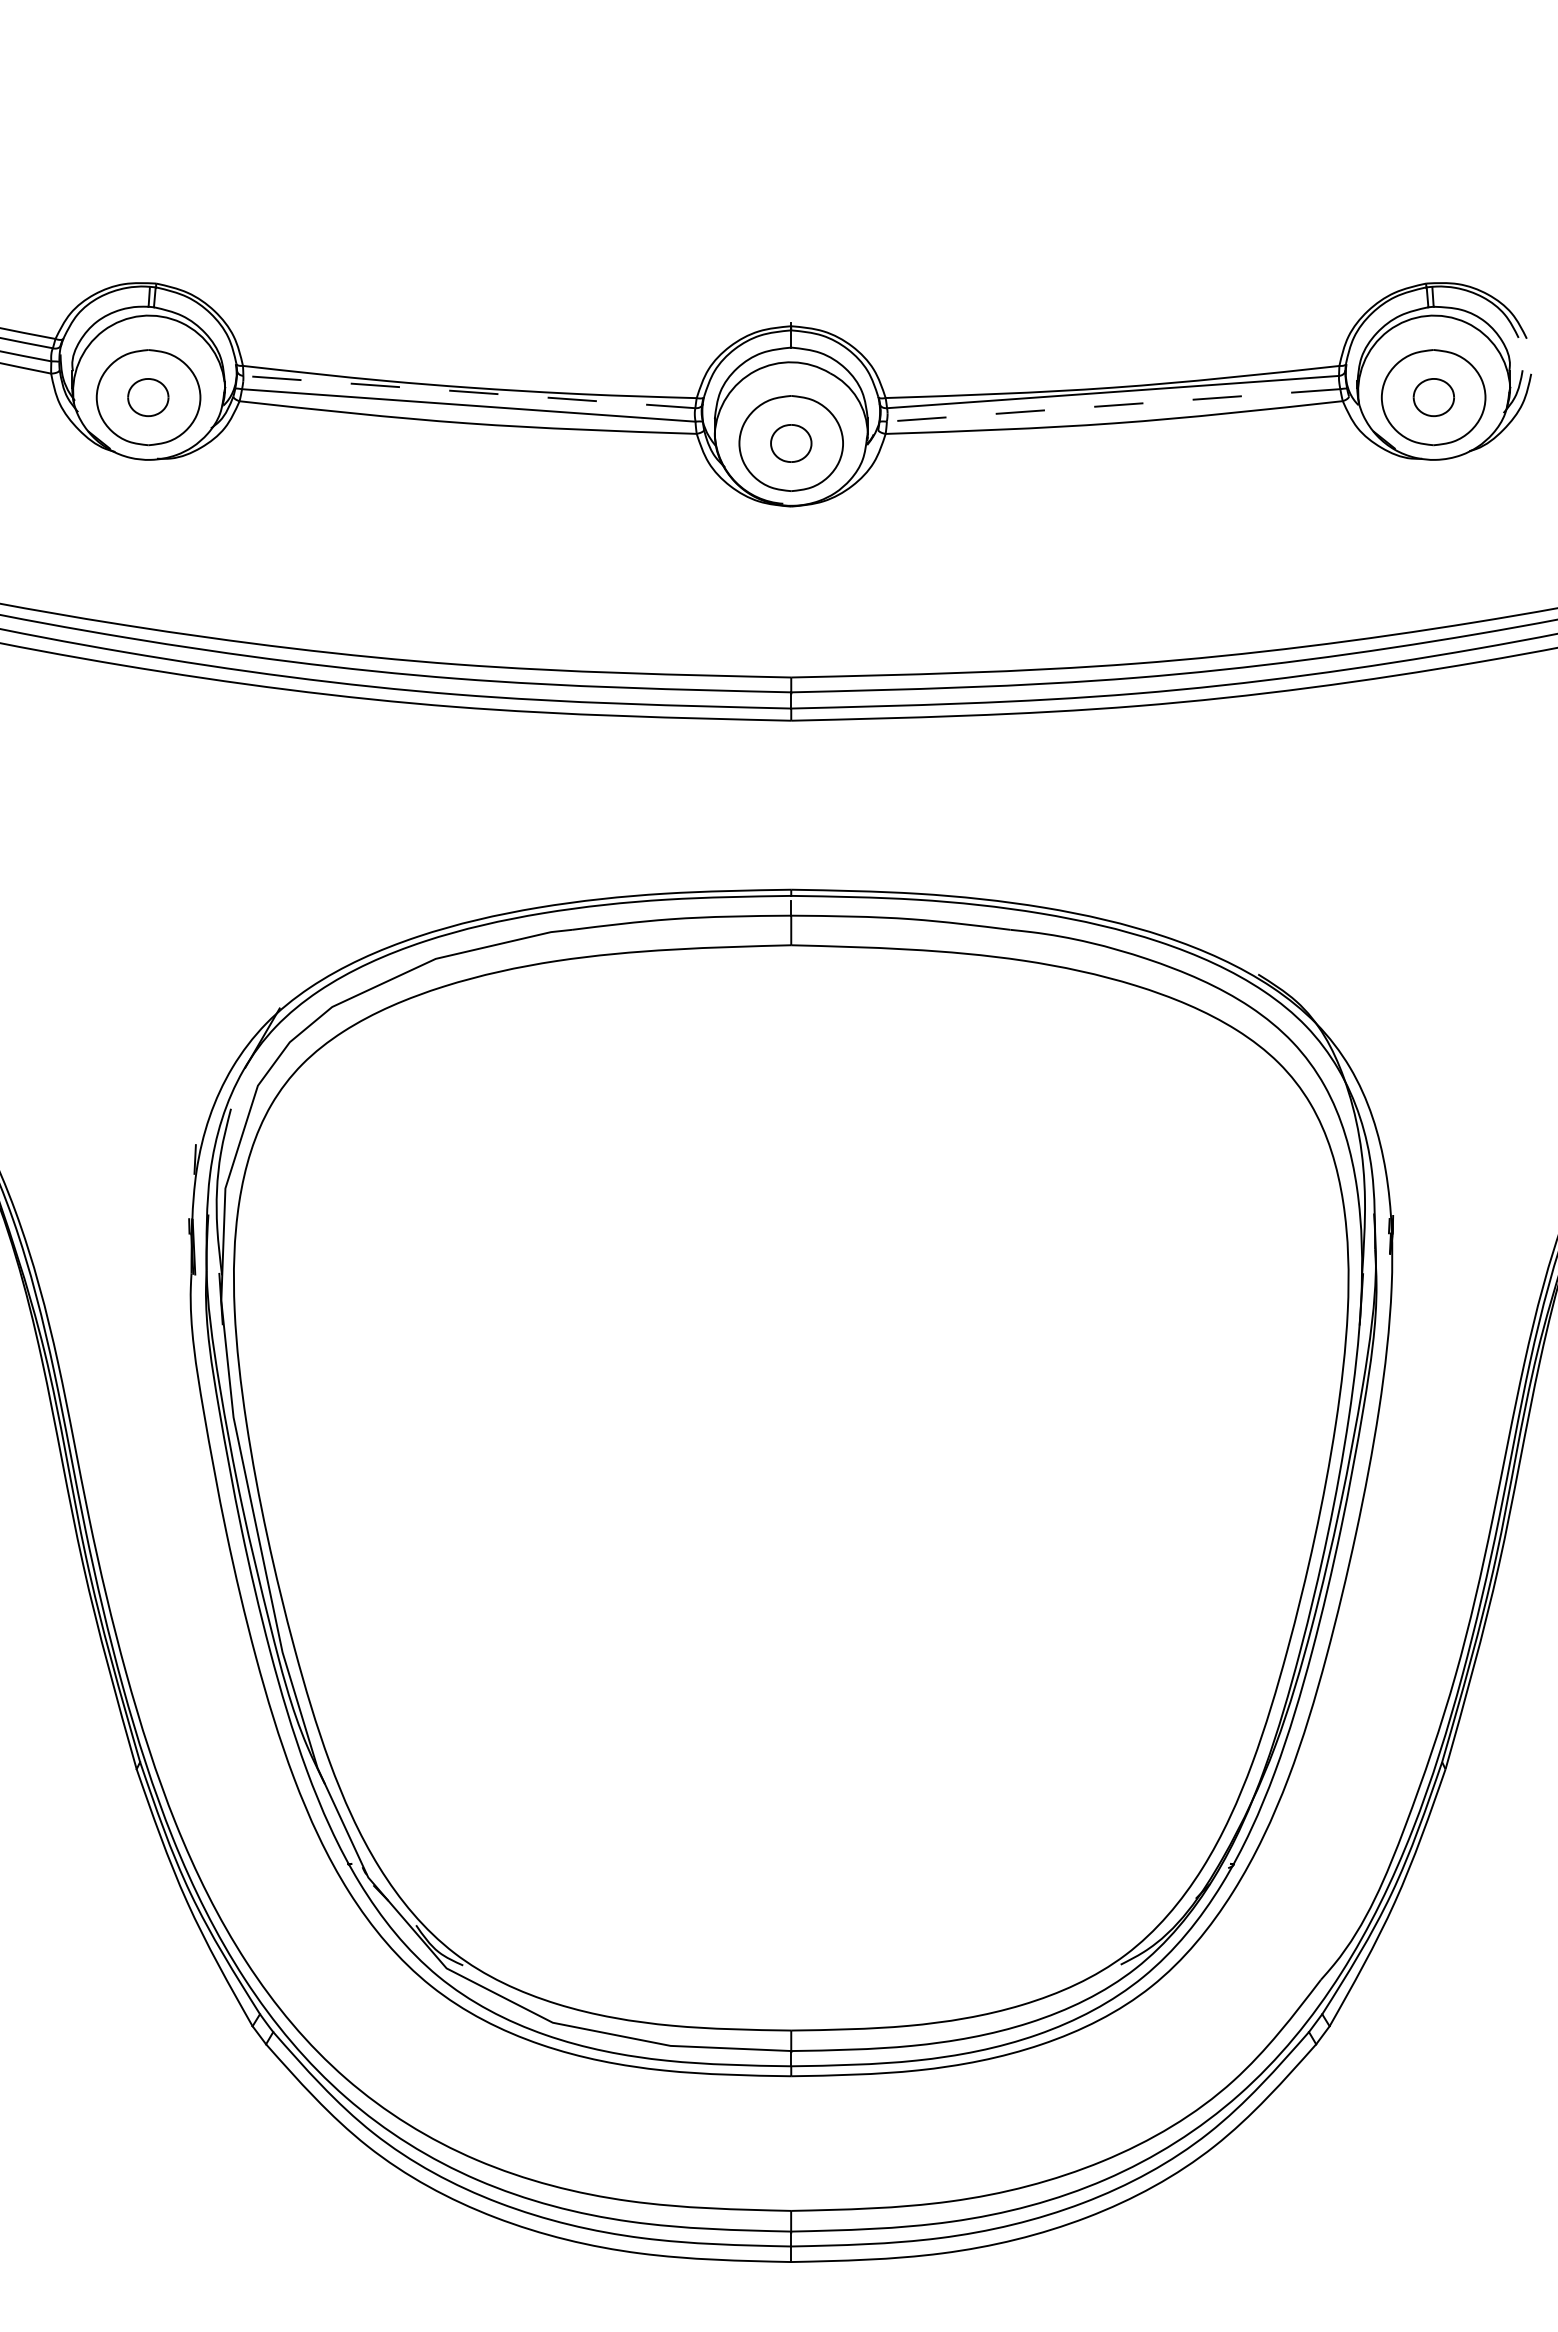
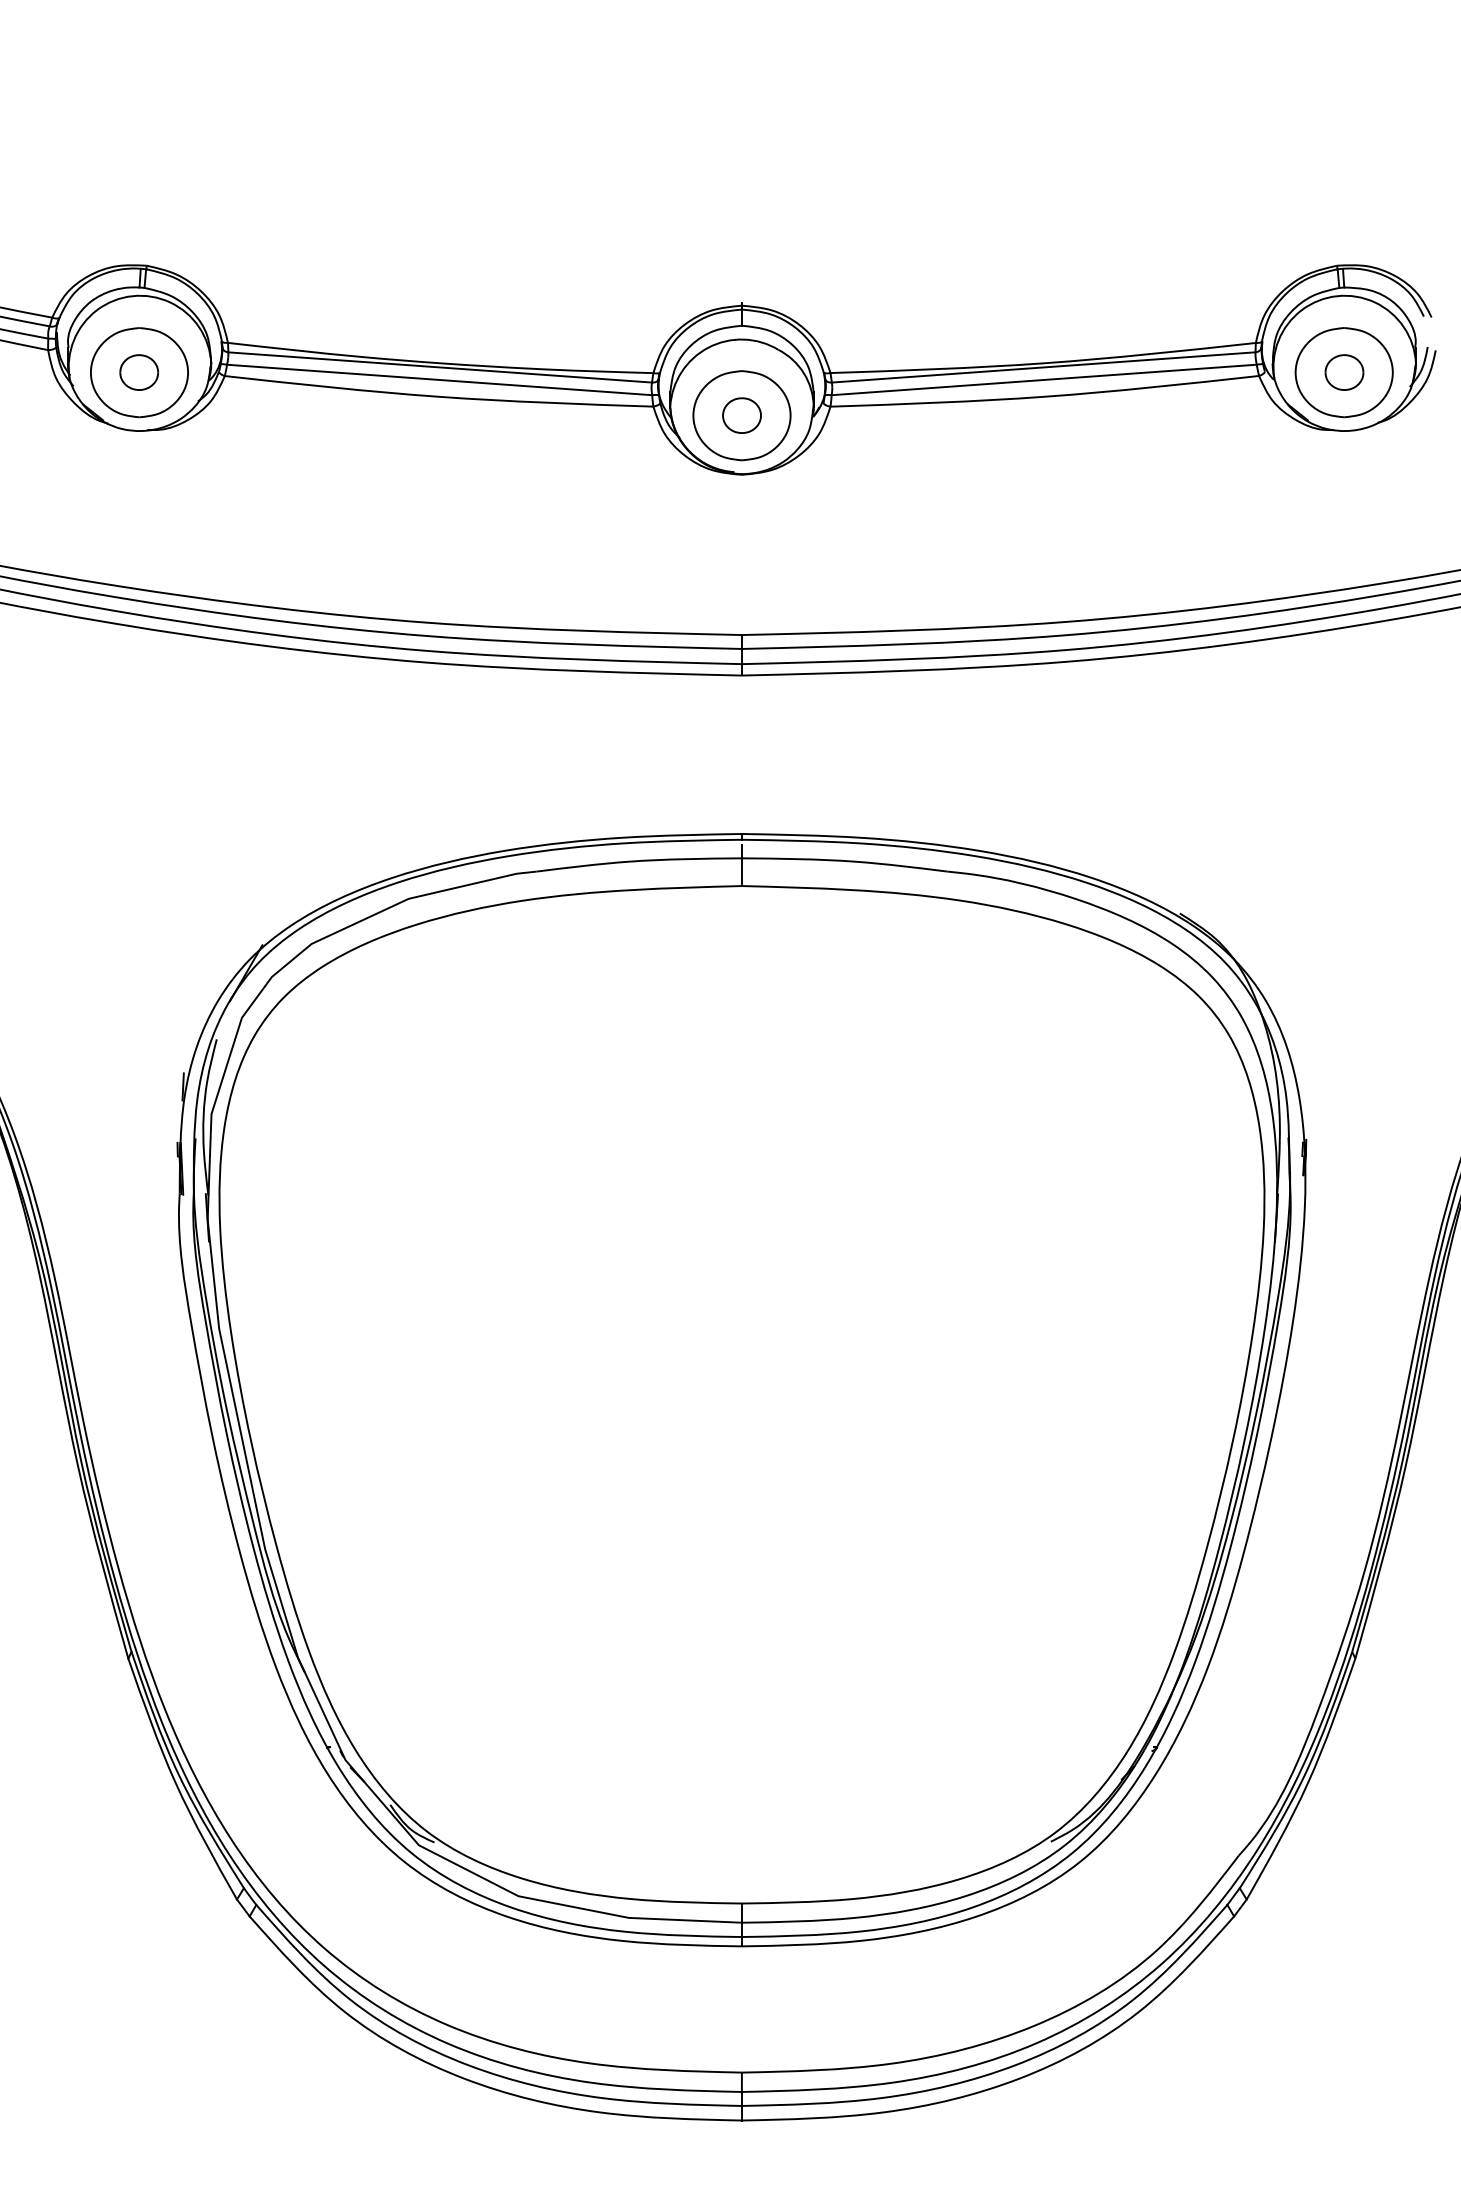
line: (469, 392) -> (440, 367), dashed -> solid
line: (1113, 405) -> (1044, 380), dashed -> solid

